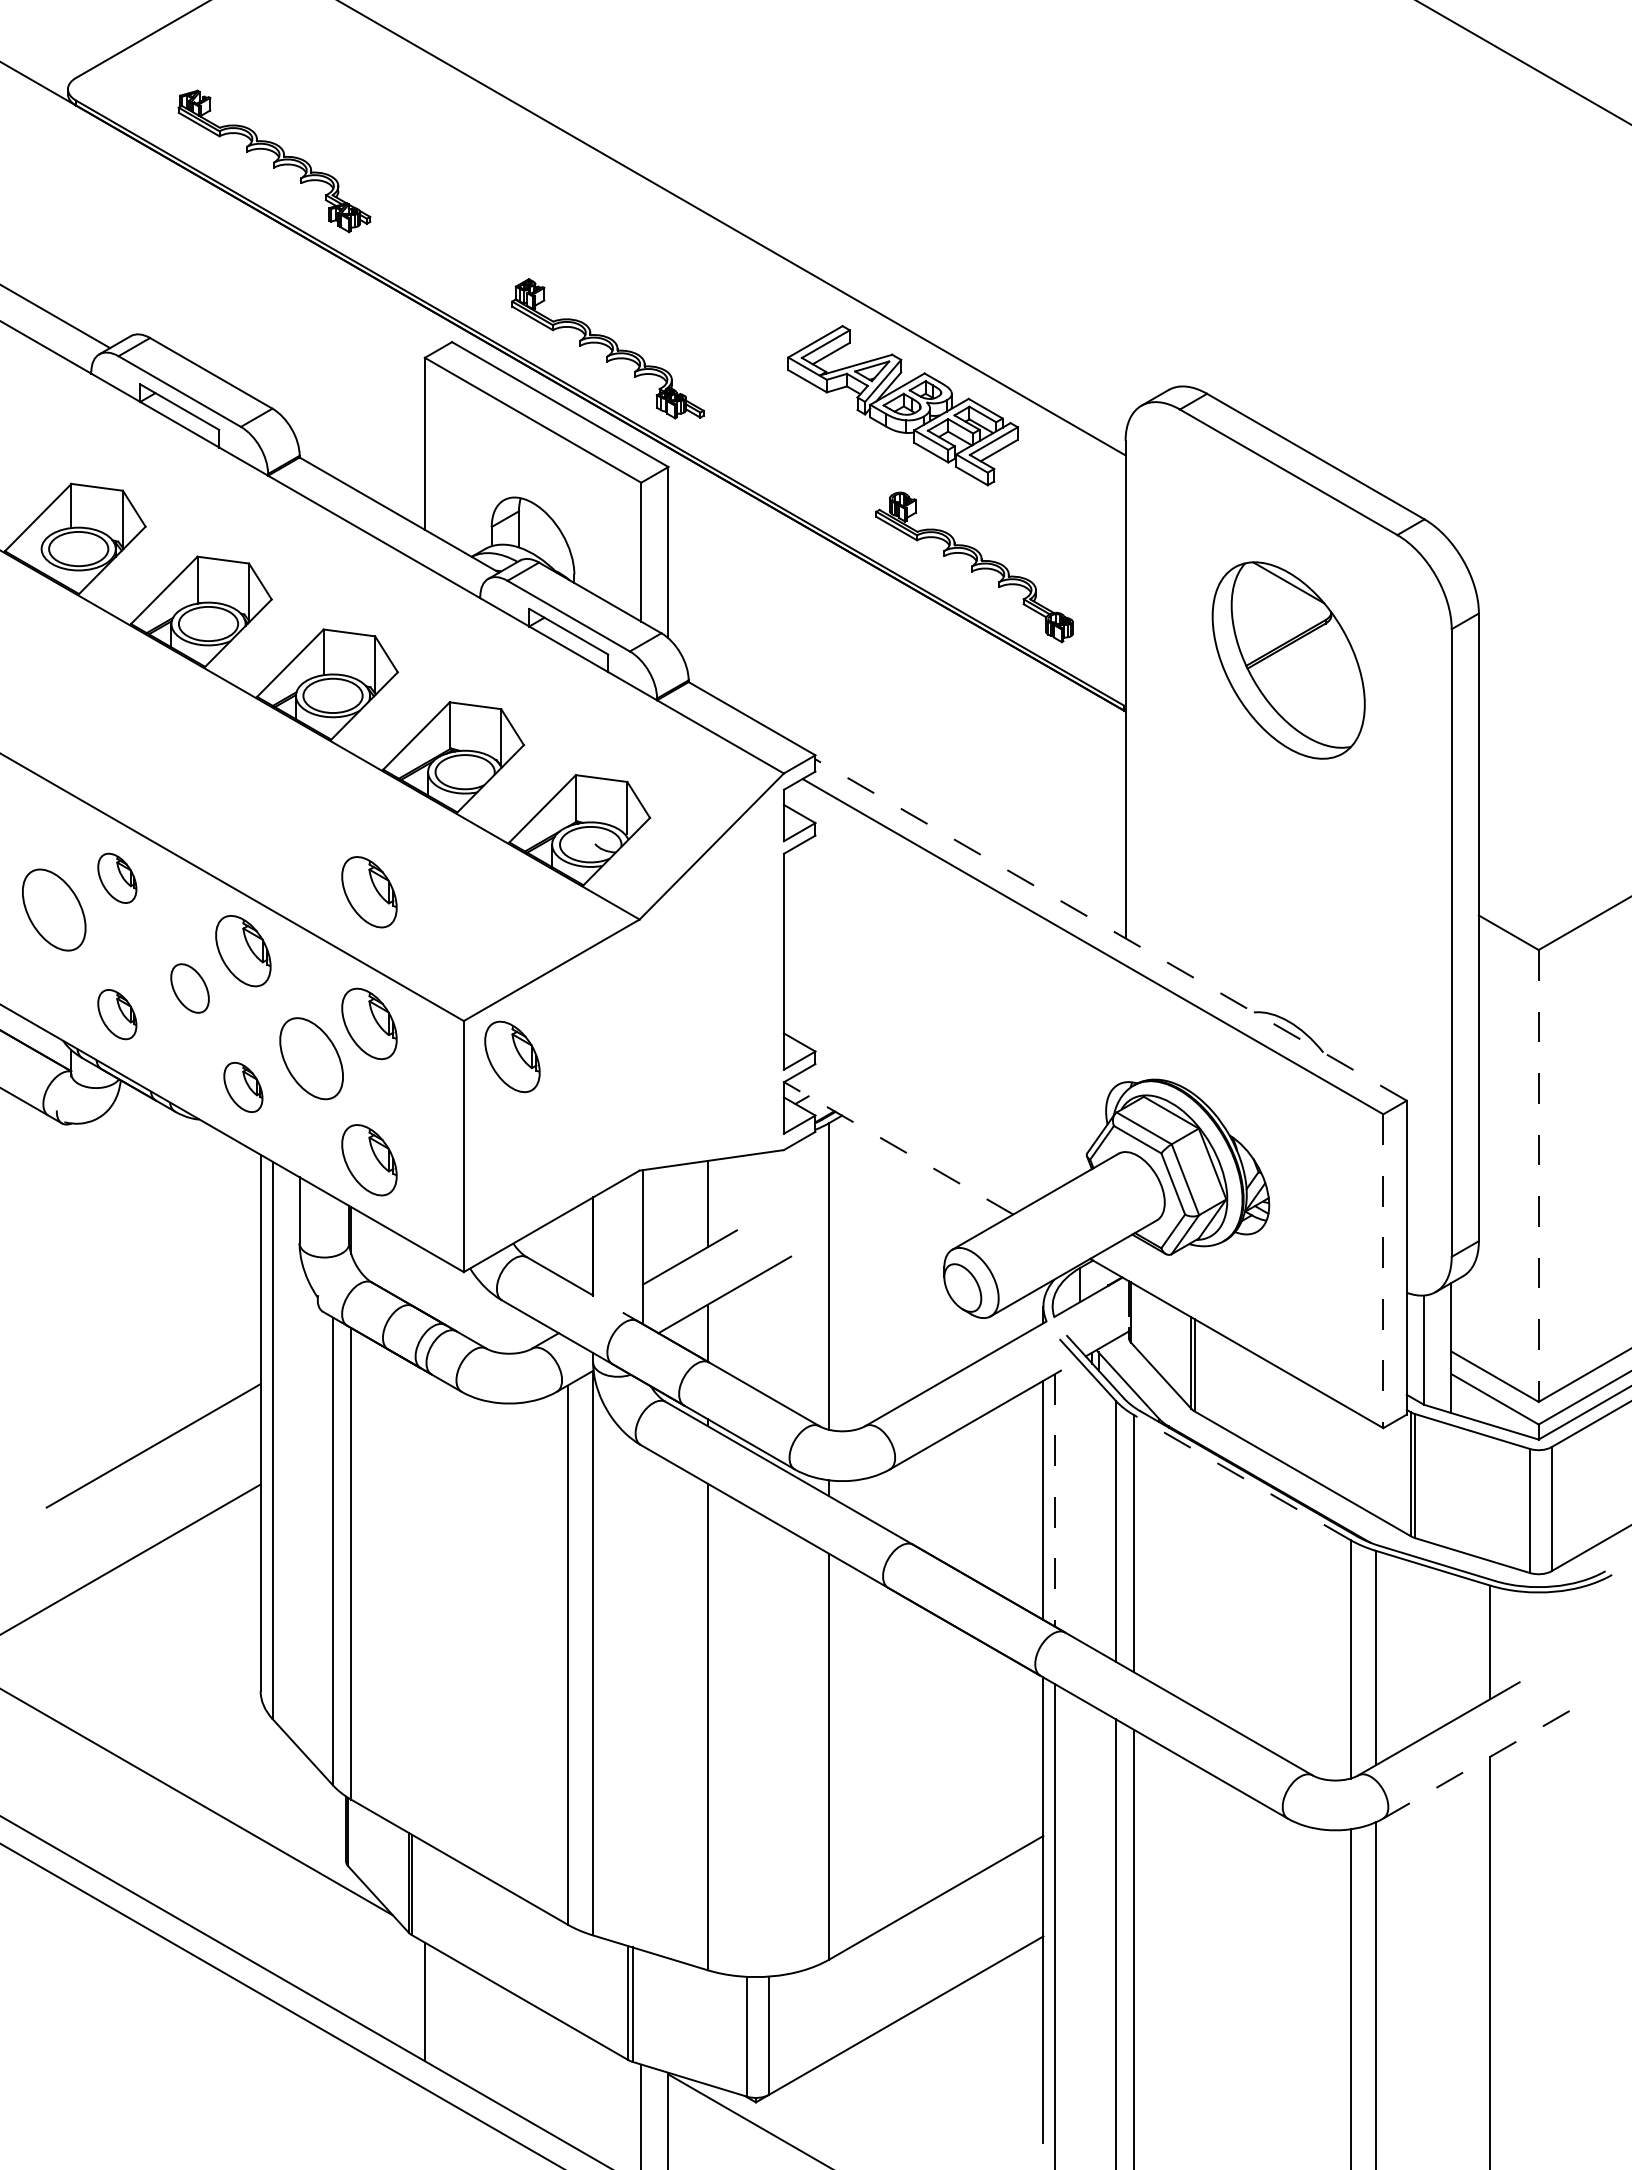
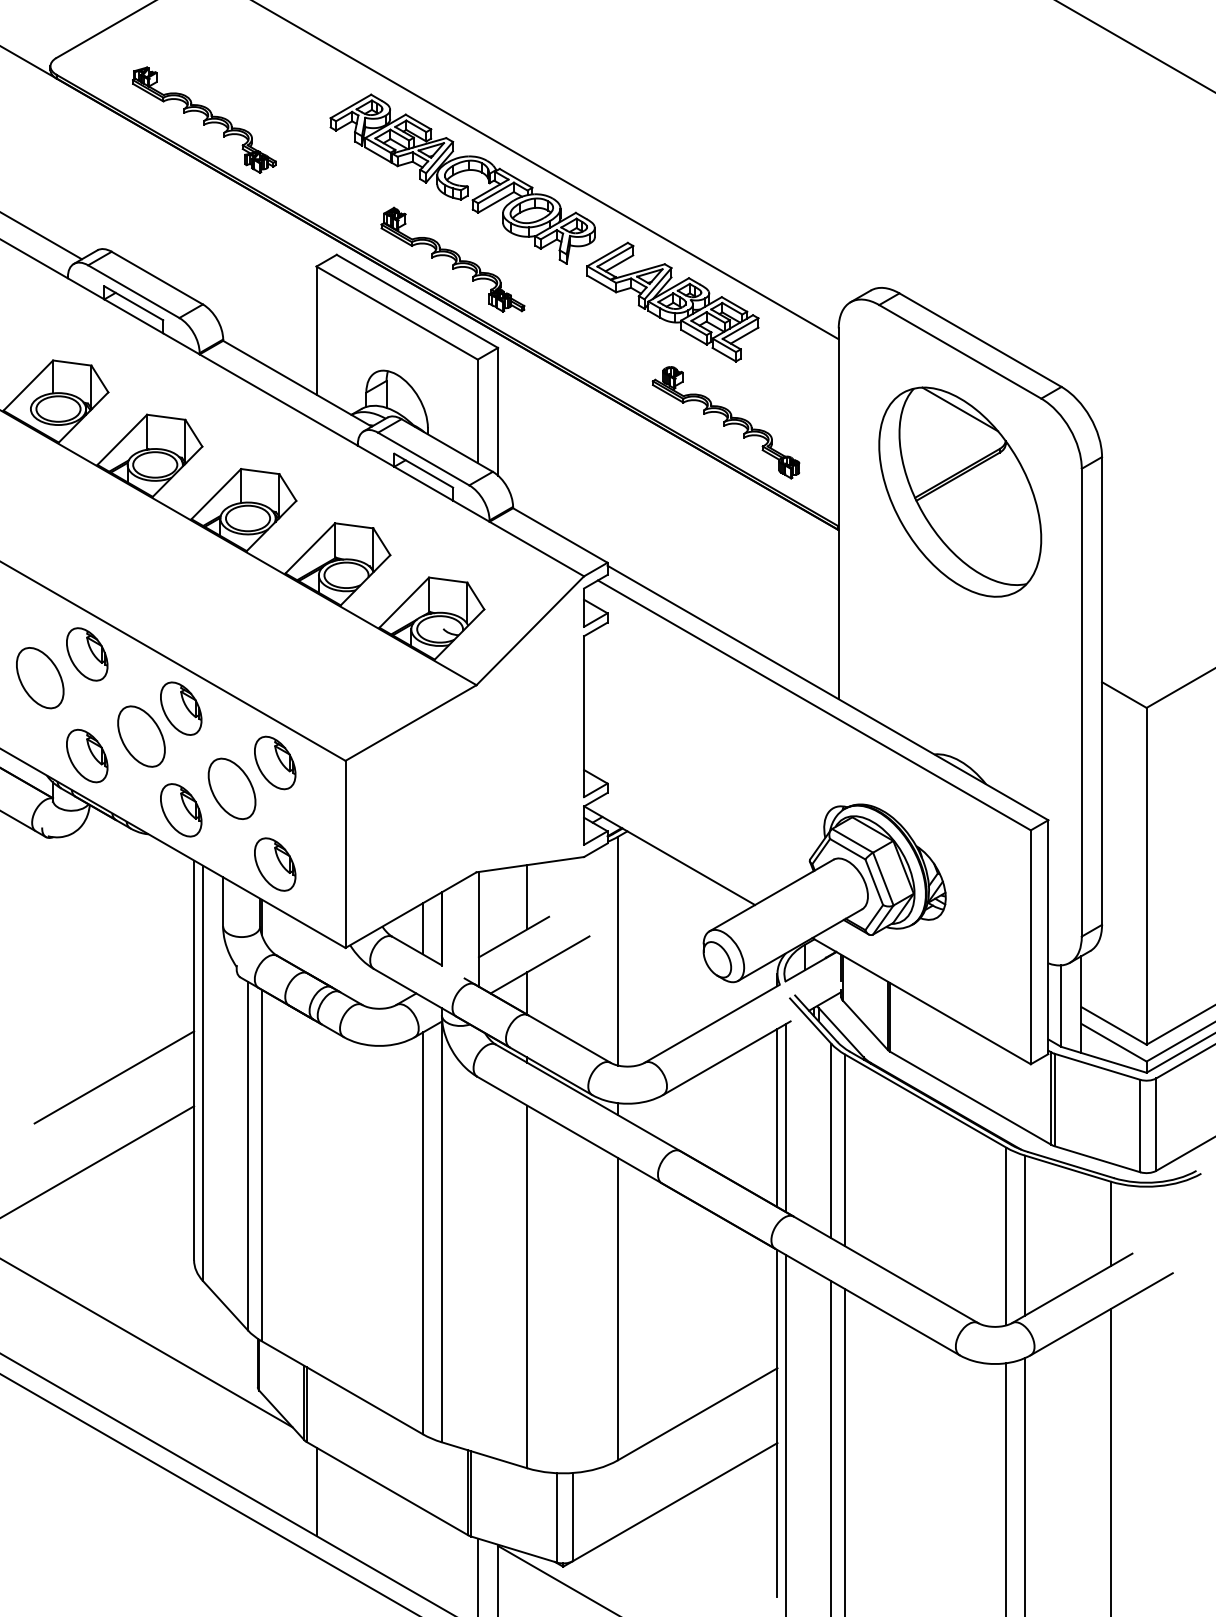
part: (619, 248) -> (461, 185), added
part: (1288, 660) -> (960, 492), size x1.43
part: (117, 878) -> (87, 654), size x1.43
part: (369, 892) -> (275, 665), removed
line: (1110, 929) -> (827, 692), dashed -> solid
part: (189, 988) -> (141, 736), size x1.67
part: (117, 1014) -> (87, 755), size x1.43
part: (512, 1056) -> (381, 787), removed
part: (243, 1087) -> (181, 810), size x1.43
line: (898, 1148) -> (669, 855), dashed -> solid
line: (1538, 1175) -> (1146, 875), dashed -> solid
line: (567, 1246) -> (422, 928), added
line: (1383, 1271) -> (1030, 947), dashed -> solid
line: (1242, 1477) -> (925, 1101), dashed -> solid
line: (1055, 1500) -> (786, 1118), dashed -> solid
line: (1478, 1763) -> (1101, 1314), dashed -> solid

